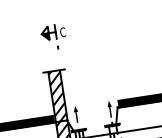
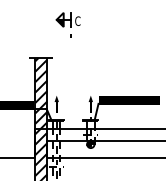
part: (53, 37) -> (67, 24), moved

